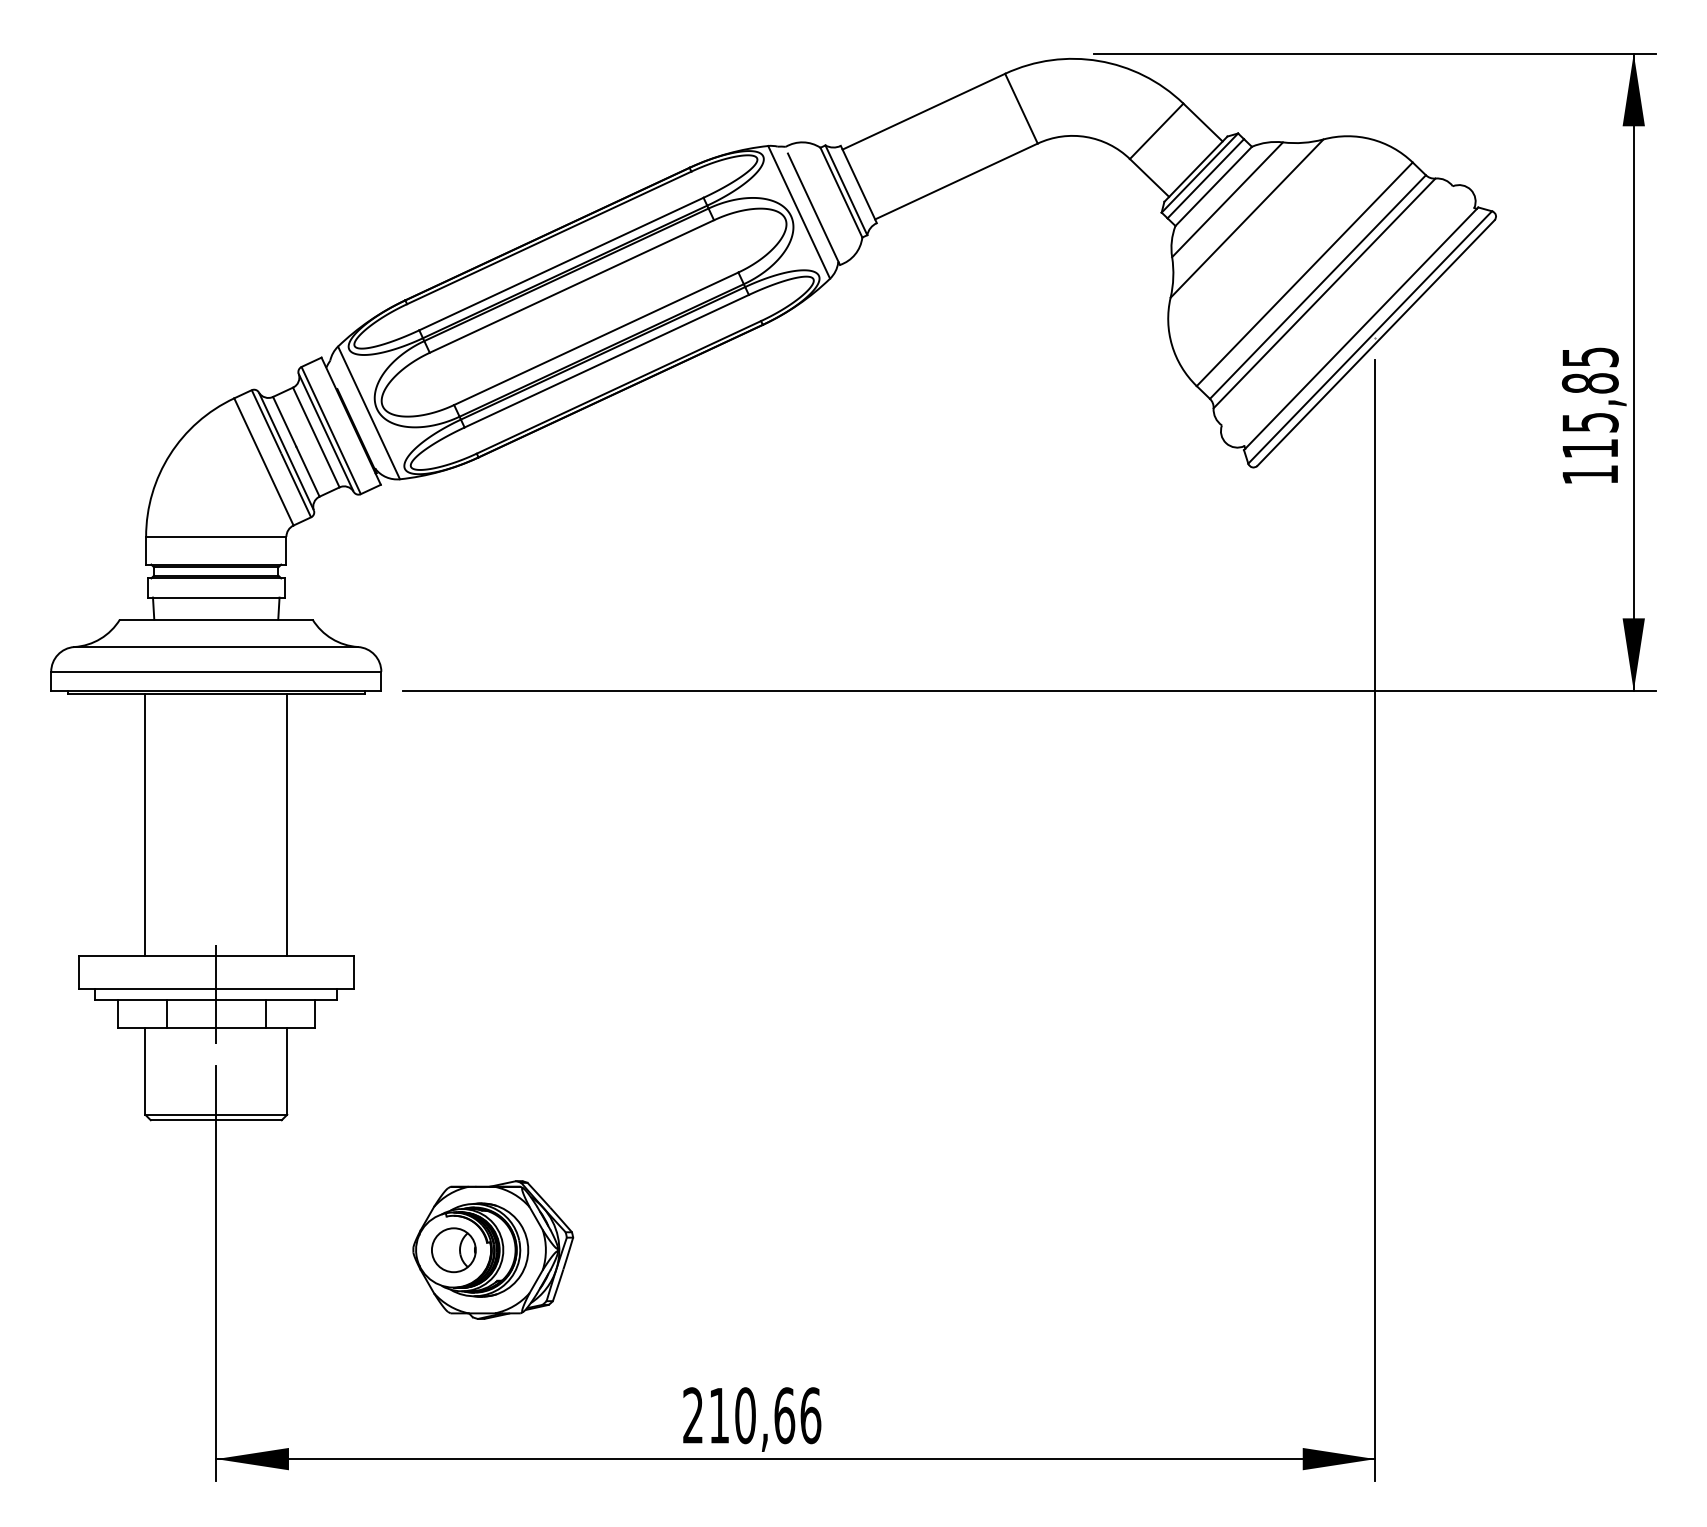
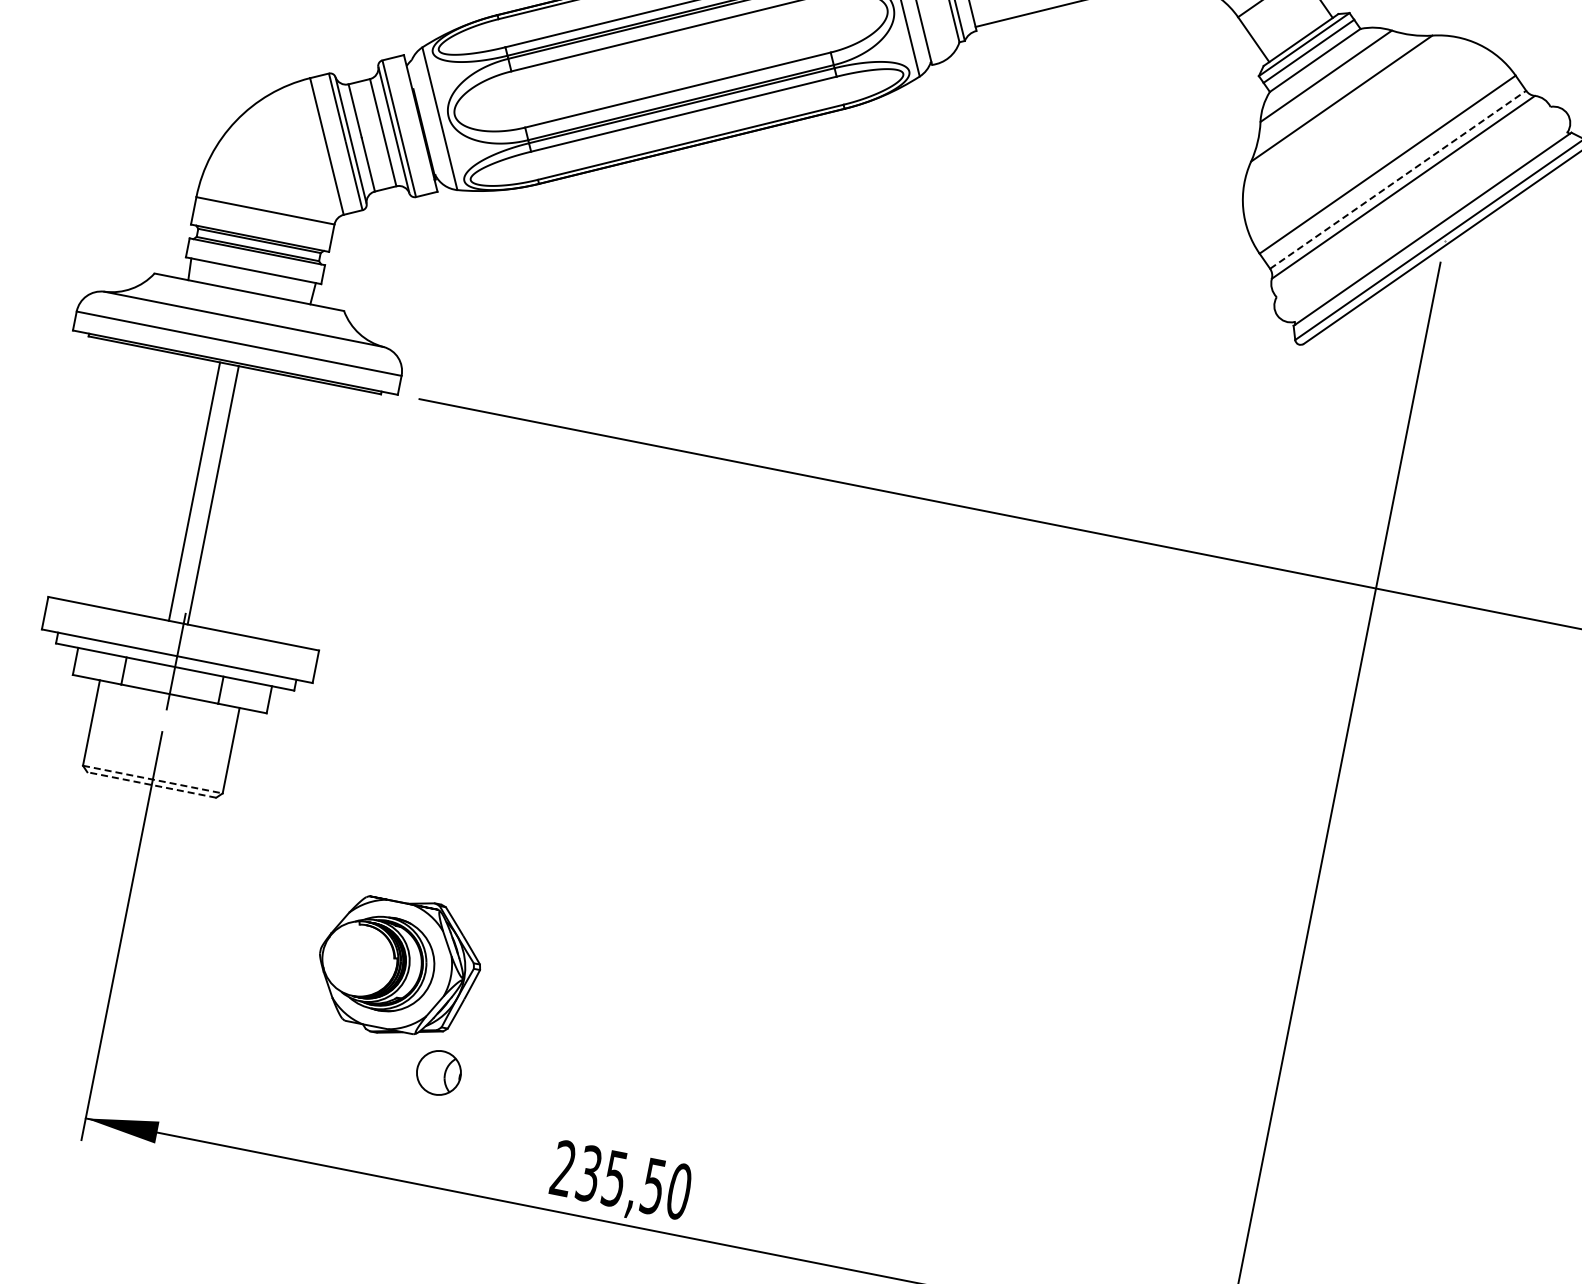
line: (1318, 286) -> (1398, 179), solid -> dashed
line: (145, 824) -> (213, 494), moved
line: (287, 824) -> (194, 491), moved
line: (216, 1114) -> (153, 779), solid -> dashed
line: (215, 1120) -> (150, 785), solid -> dashed
part: (453, 1250) -> (438, 1073), moved
text: (765, 1415) -> (634, 1182), 210,66 -> 235,50

